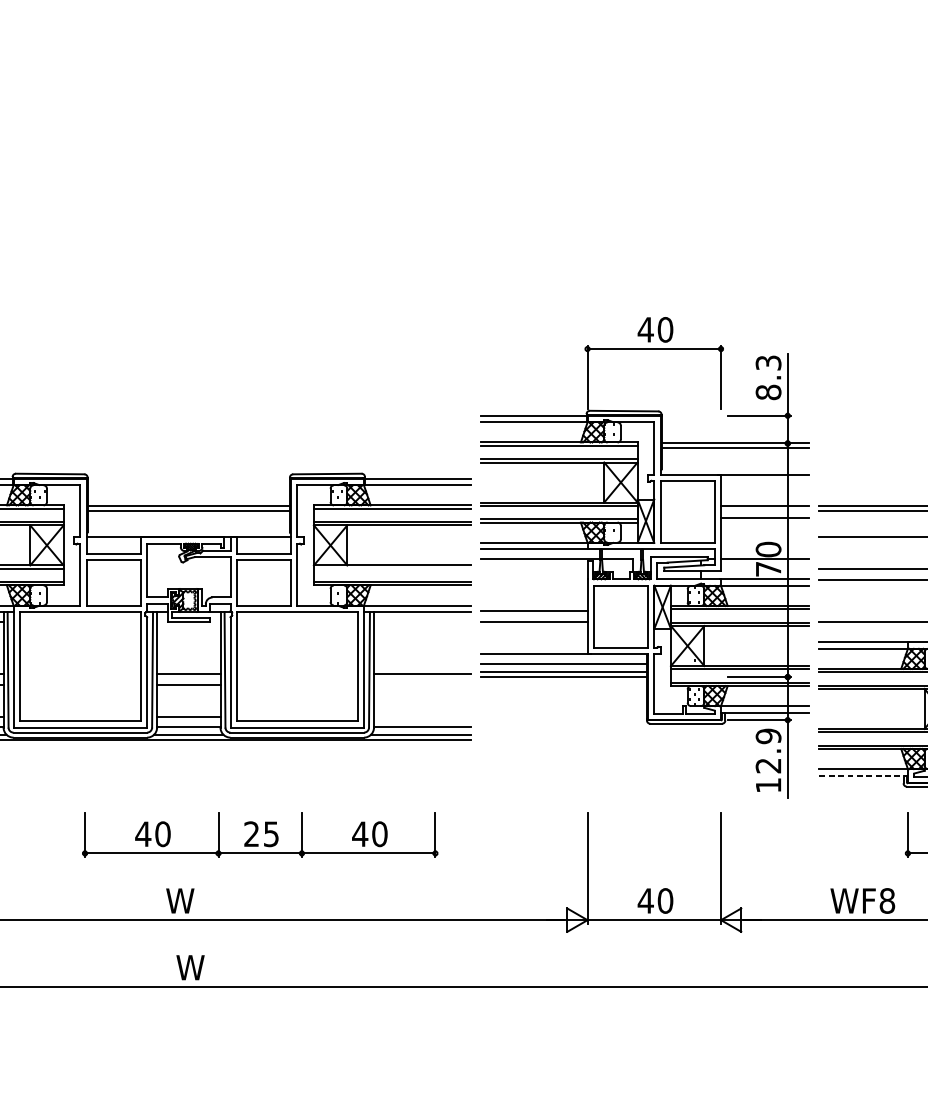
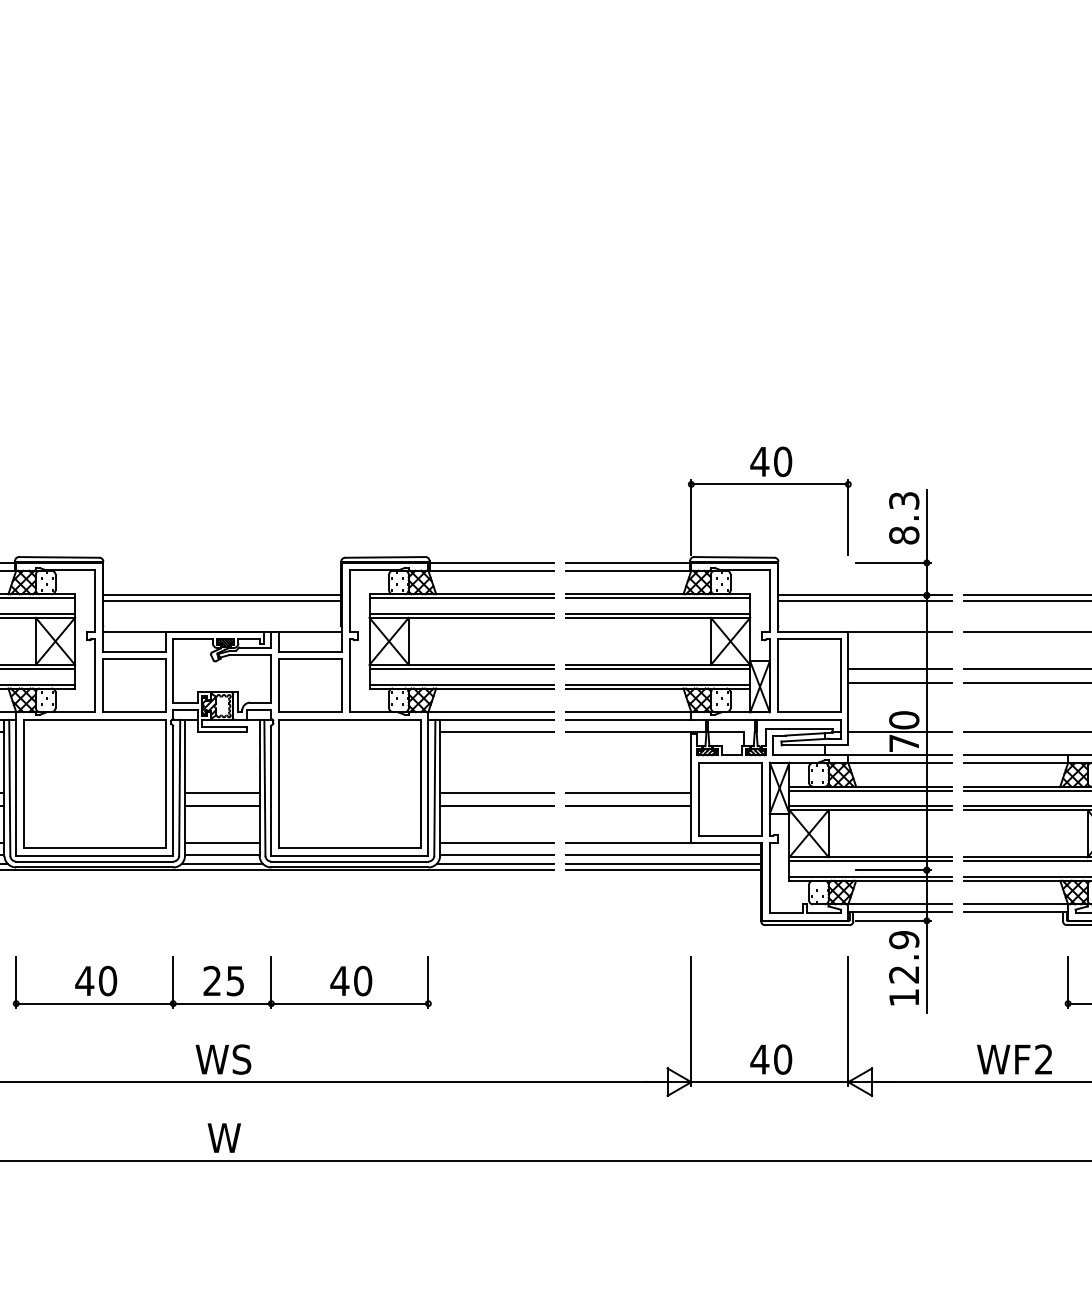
part: (644, 557) -> (758, 729), moved
line: (392, 568) -> (461, 668), added
line: (421, 622) -> (496, 731), added
line: (421, 684) -> (496, 805), added
line: (421, 717) -> (496, 843), added
line: (864, 775) -> (1016, 912), dashed -> solid
part: (259, 835) -> (221, 982), moved
text: (205, 900) -> (241, 1059), W -> WS
text: (887, 900) -> (1044, 1059), WF8 -> WF2

